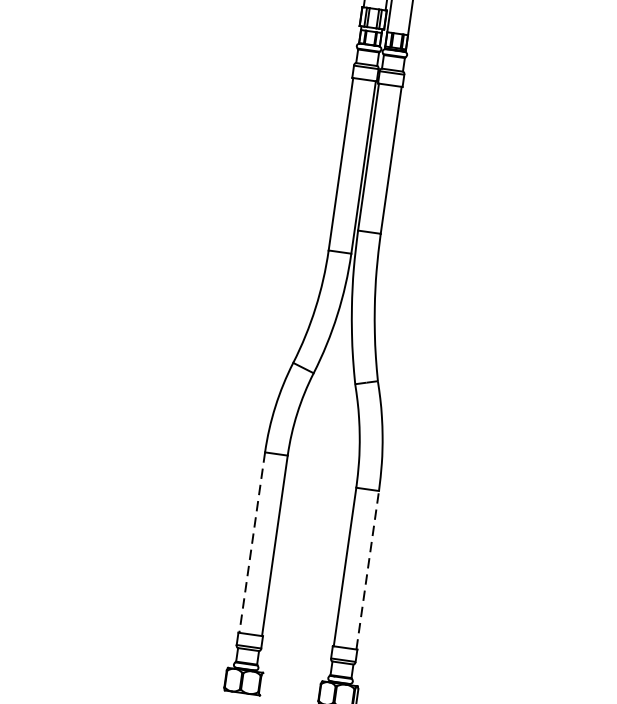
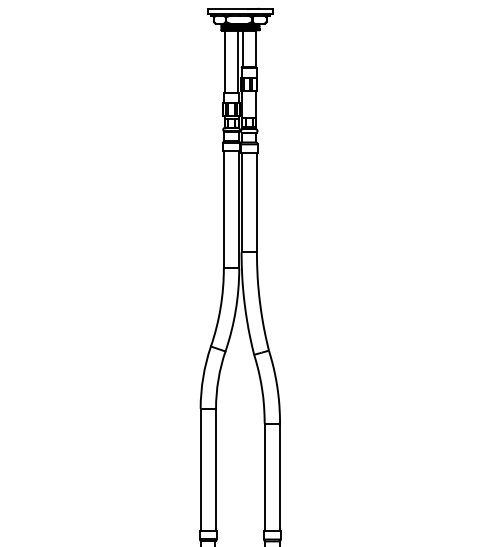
line: (251, 543) -> (200, 470), dashed -> solid
line: (368, 570) -> (280, 477), dashed -> solid

